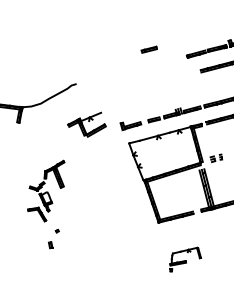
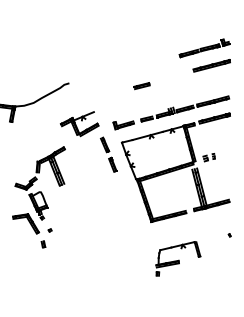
part: (148, 50) -> (141, 86), moved
part: (115, 155) -> (108, 154), added
part: (45, 191) -> (38, 190), size x1.43
part: (185, 259) -> (178, 258), size x1.43

